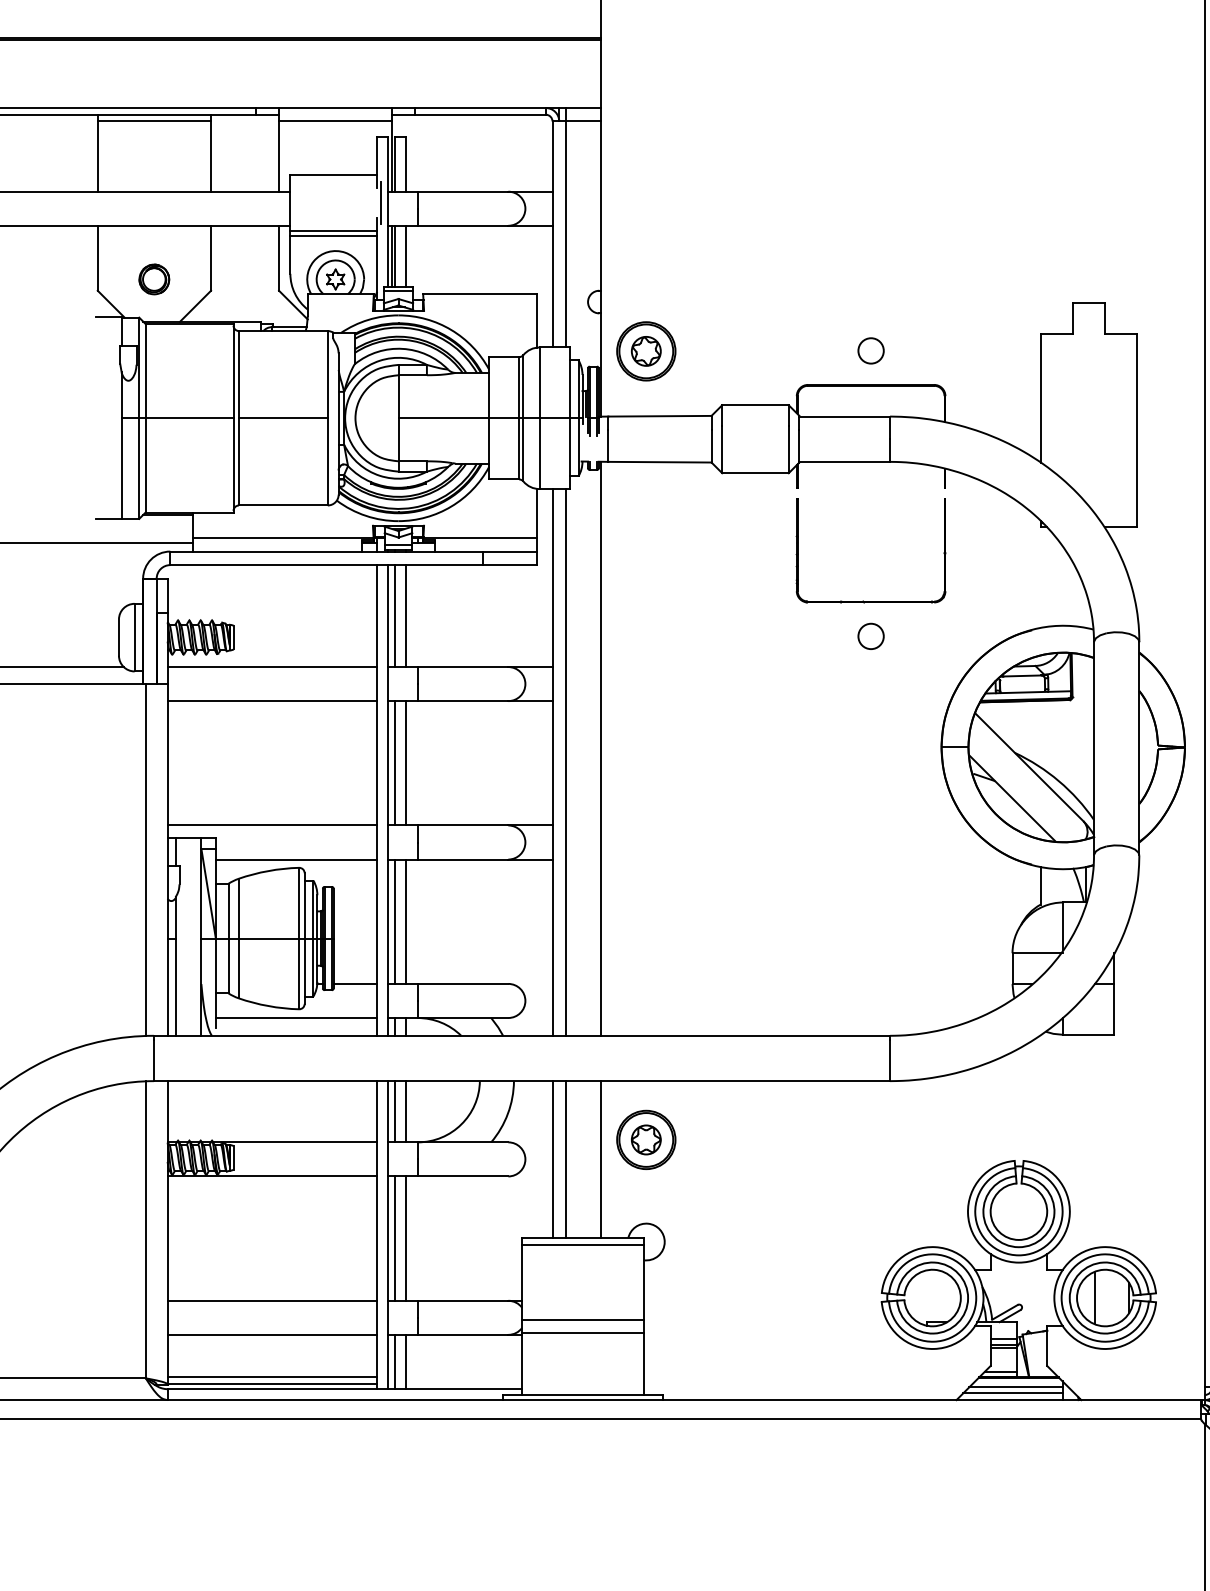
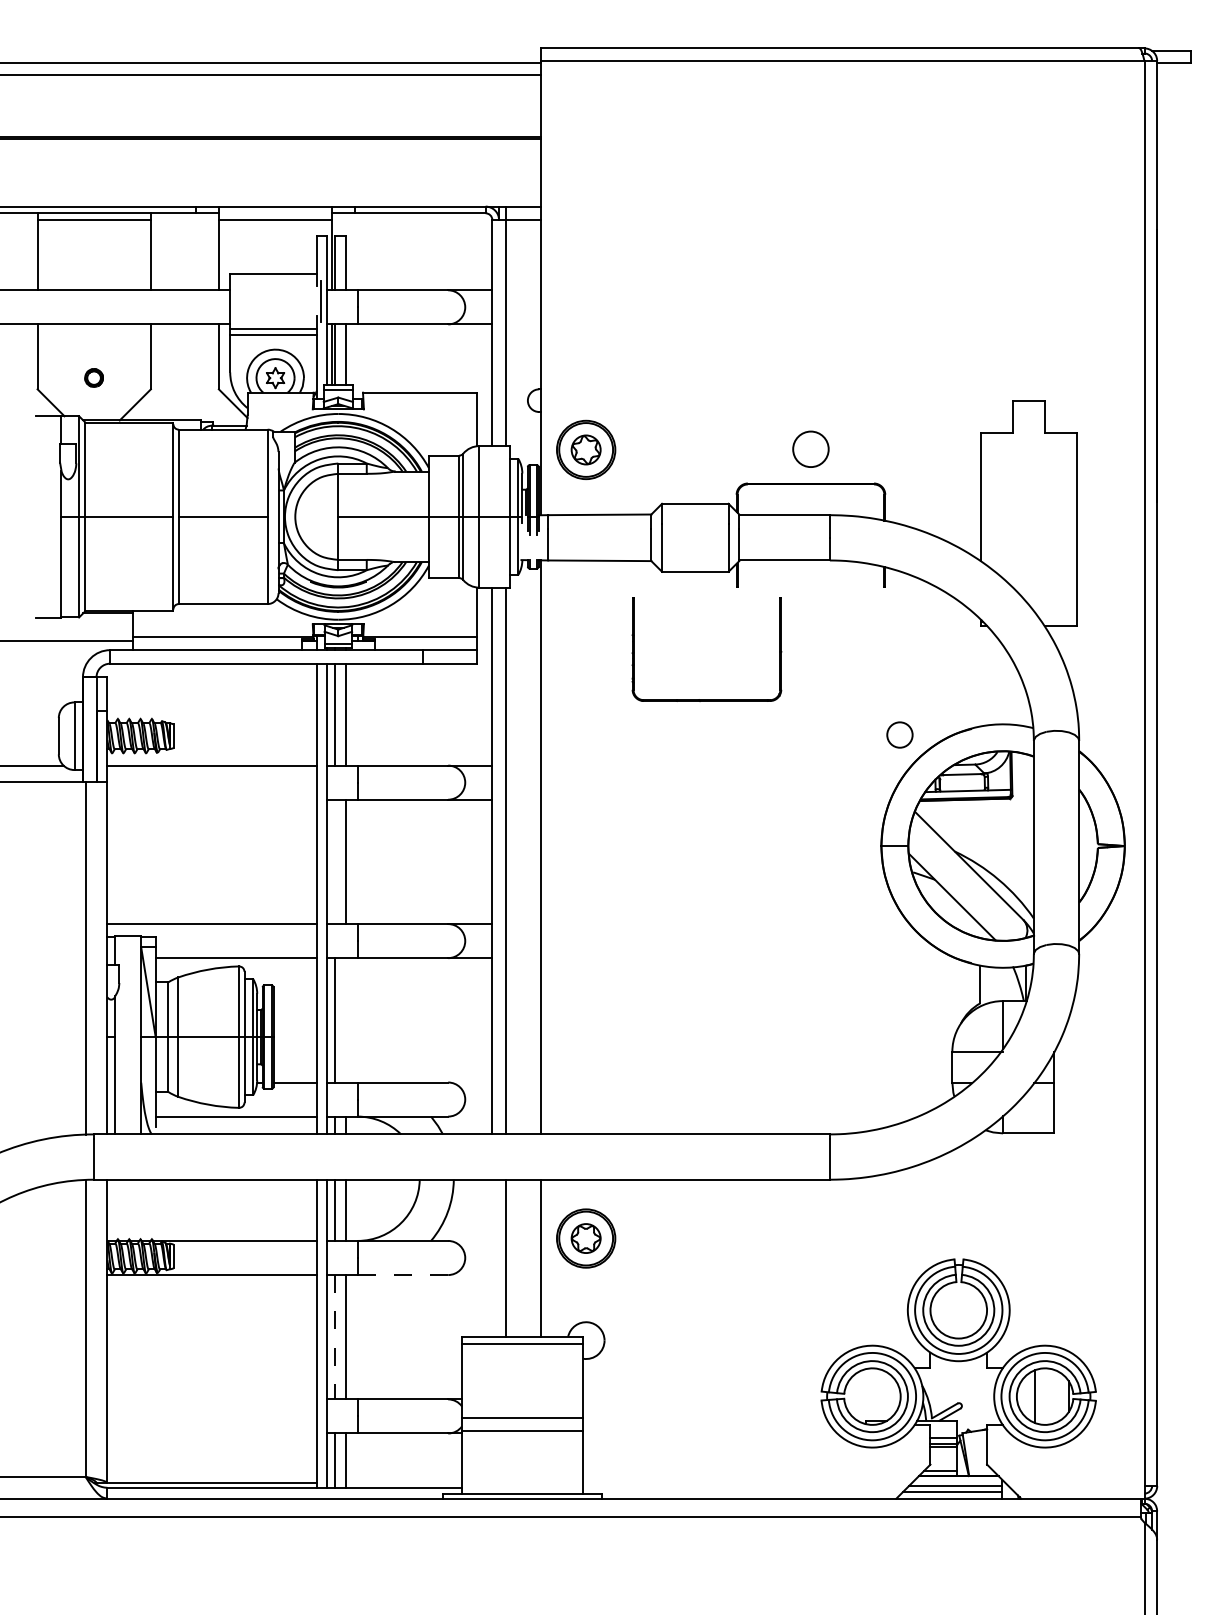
part: (153, 278) -> (93, 377), size x0.6
circle: (870, 350) -> (810, 449), size x1.4
part: (870, 600) -> (706, 699), moved
circle: (870, 635) -> (899, 734), moved
line: (272, 700) -> (212, 799), removed
line: (395, 762) -> (335, 861), removed
line: (405, 921) -> (345, 1020), removed
line: (552, 1158) -> (492, 1257), removed
line: (463, 1176) -> (403, 1275), solid -> dashed
line: (395, 1238) -> (335, 1337), solid -> dashed
line: (272, 1300) -> (212, 1399), removed
line: (272, 1334) -> (212, 1433), removed
line: (272, 1376) -> (212, 1475), removed

